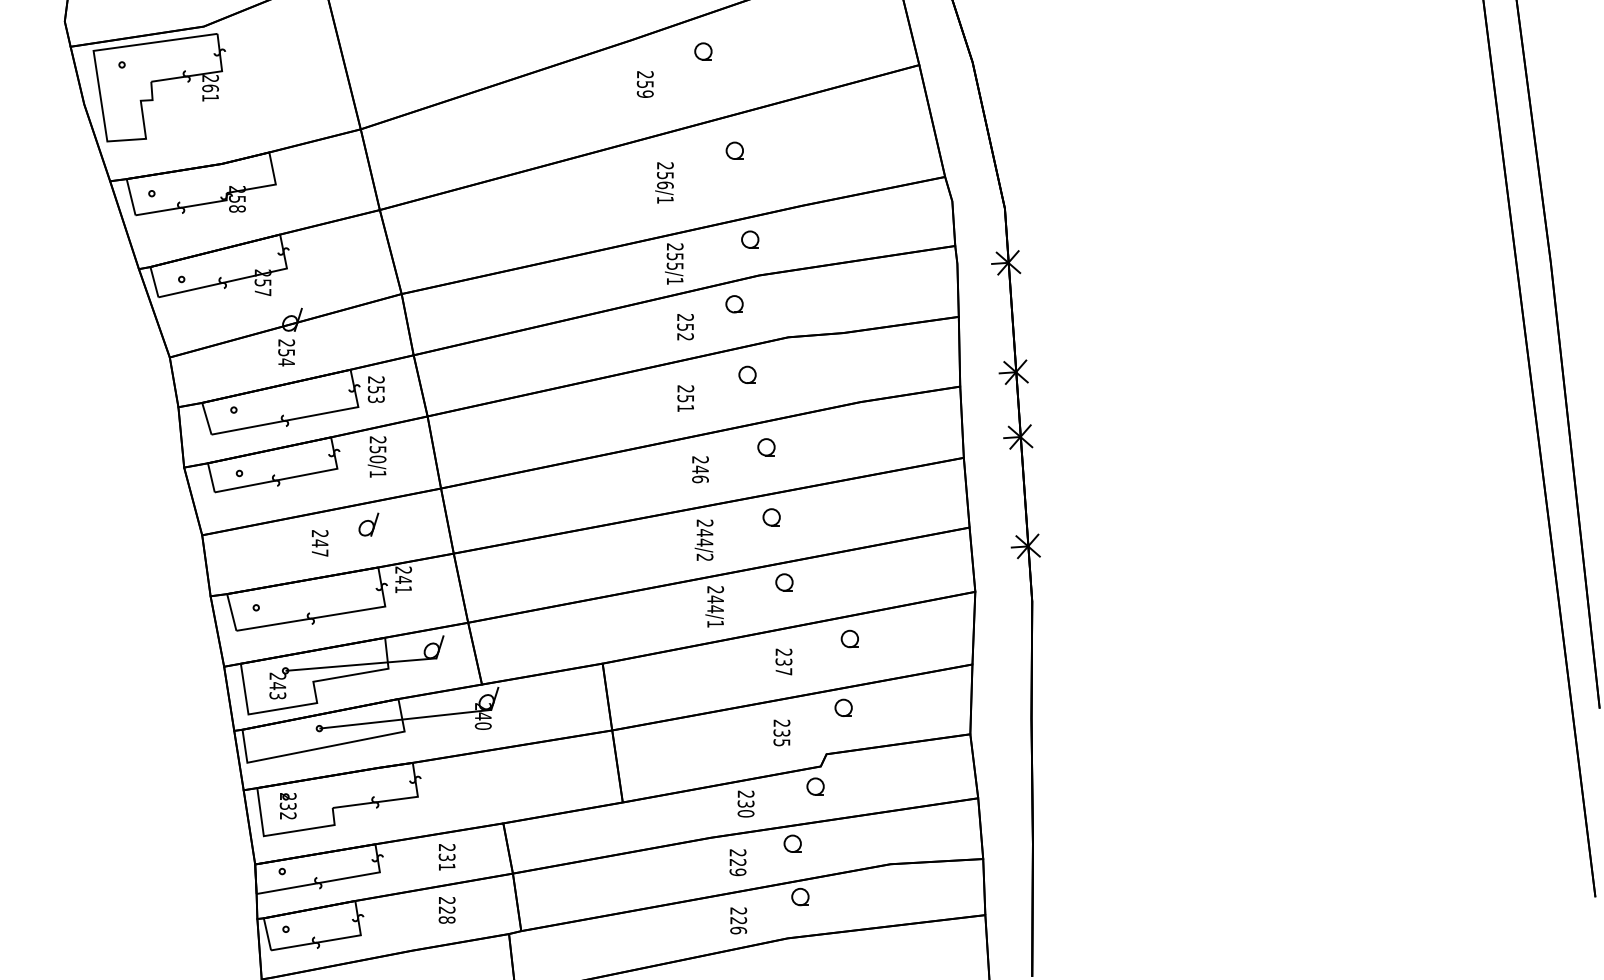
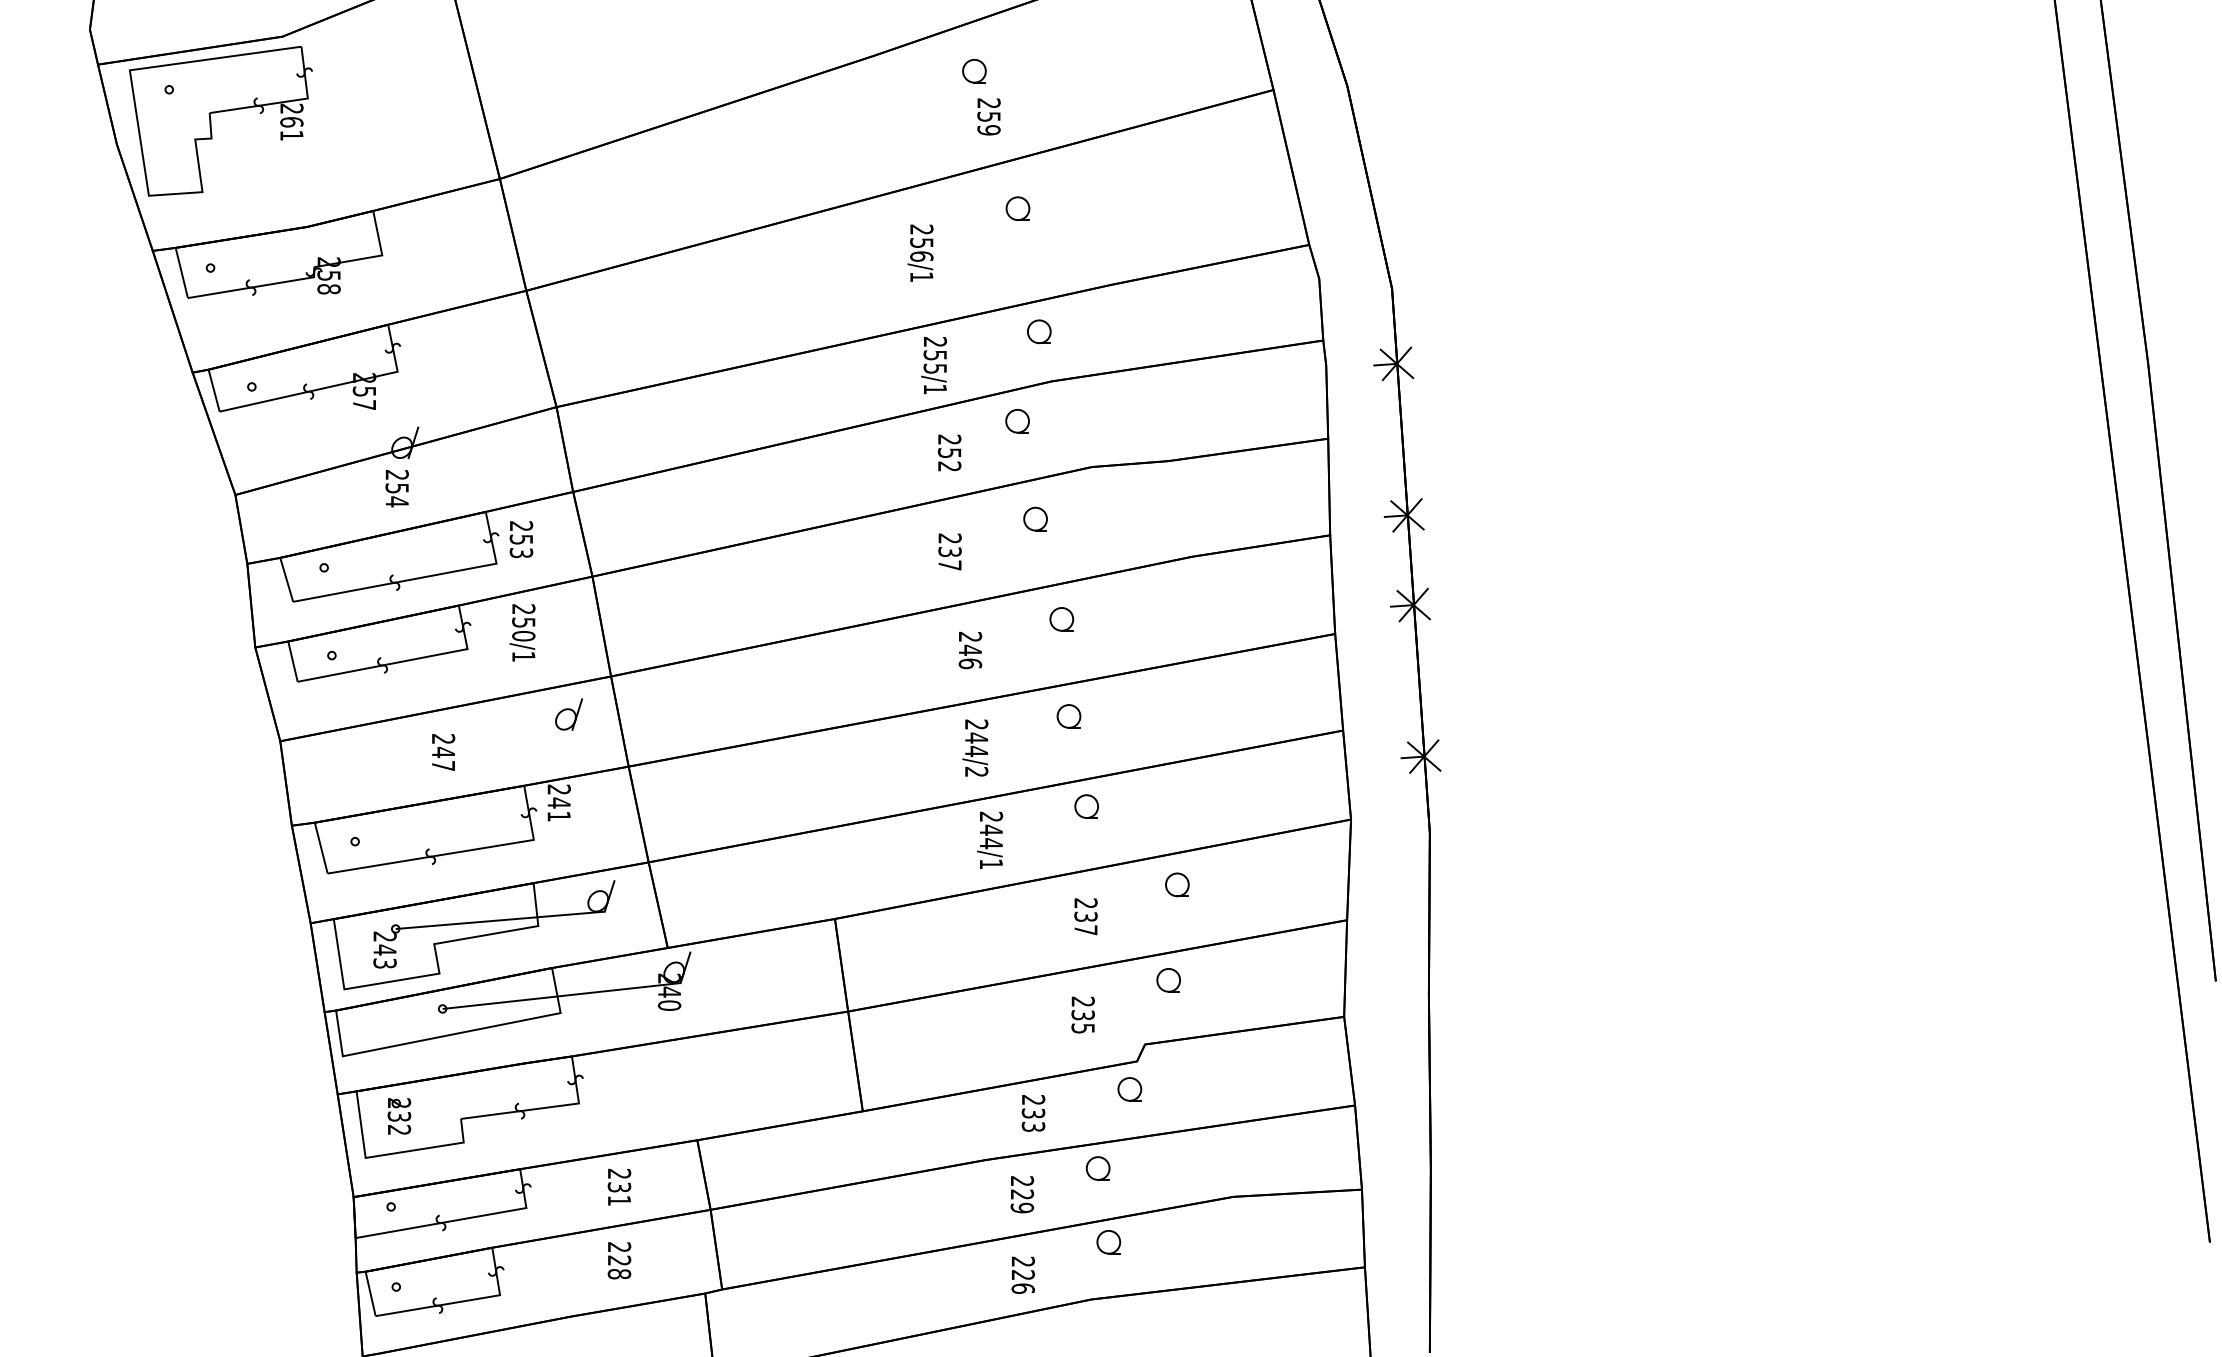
text: (644, 84) -> (988, 116), moved
text: (685, 403) -> (949, 558), 251 -> 237
part: (368, 524) -> (568, 714), moved
text: (746, 813) -> (1033, 1126), 230 -> 233

